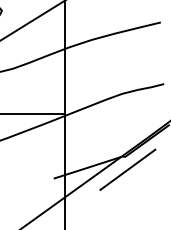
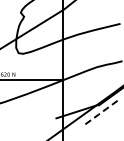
line: (127, 170) -> (100, 113), solid -> dashed

